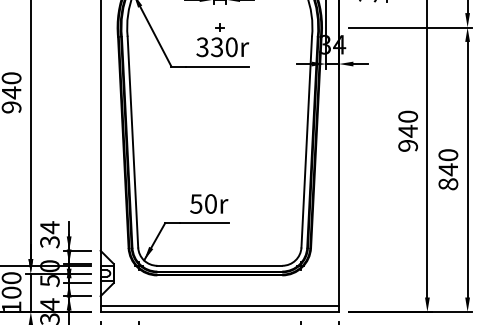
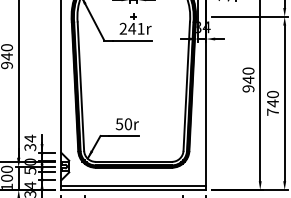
text: (216, 46) -> (131, 28), 330r -> 241r
text: (447, 183) -> (272, 111), 840 -> 740

